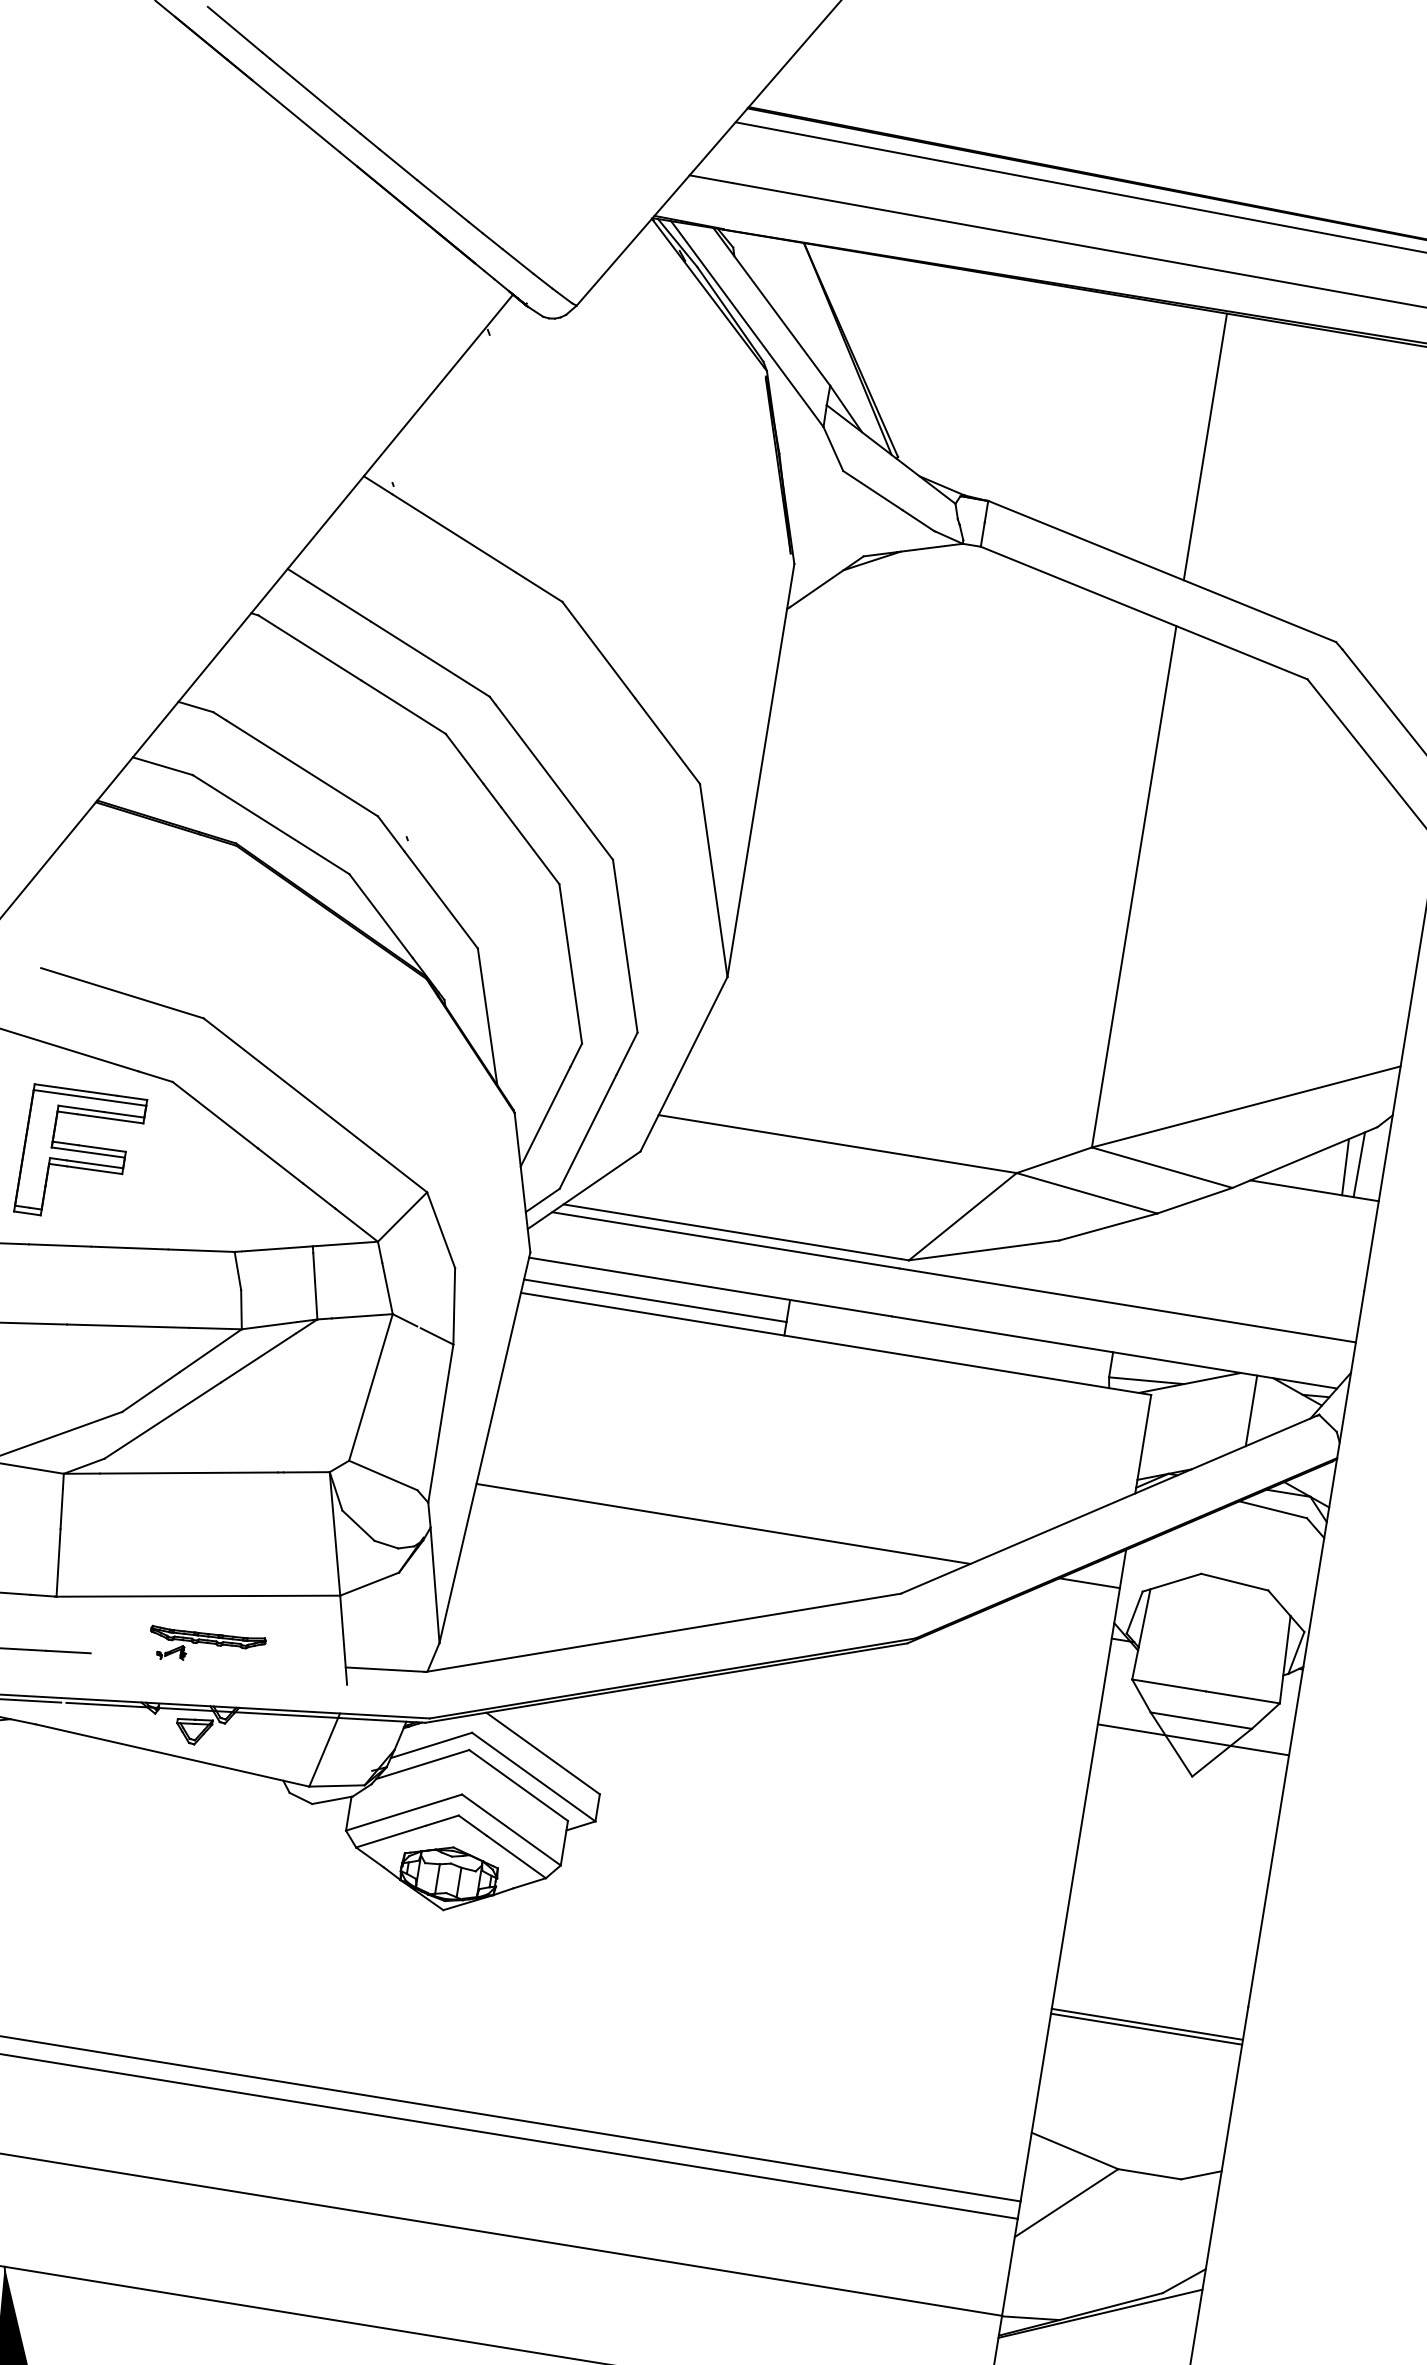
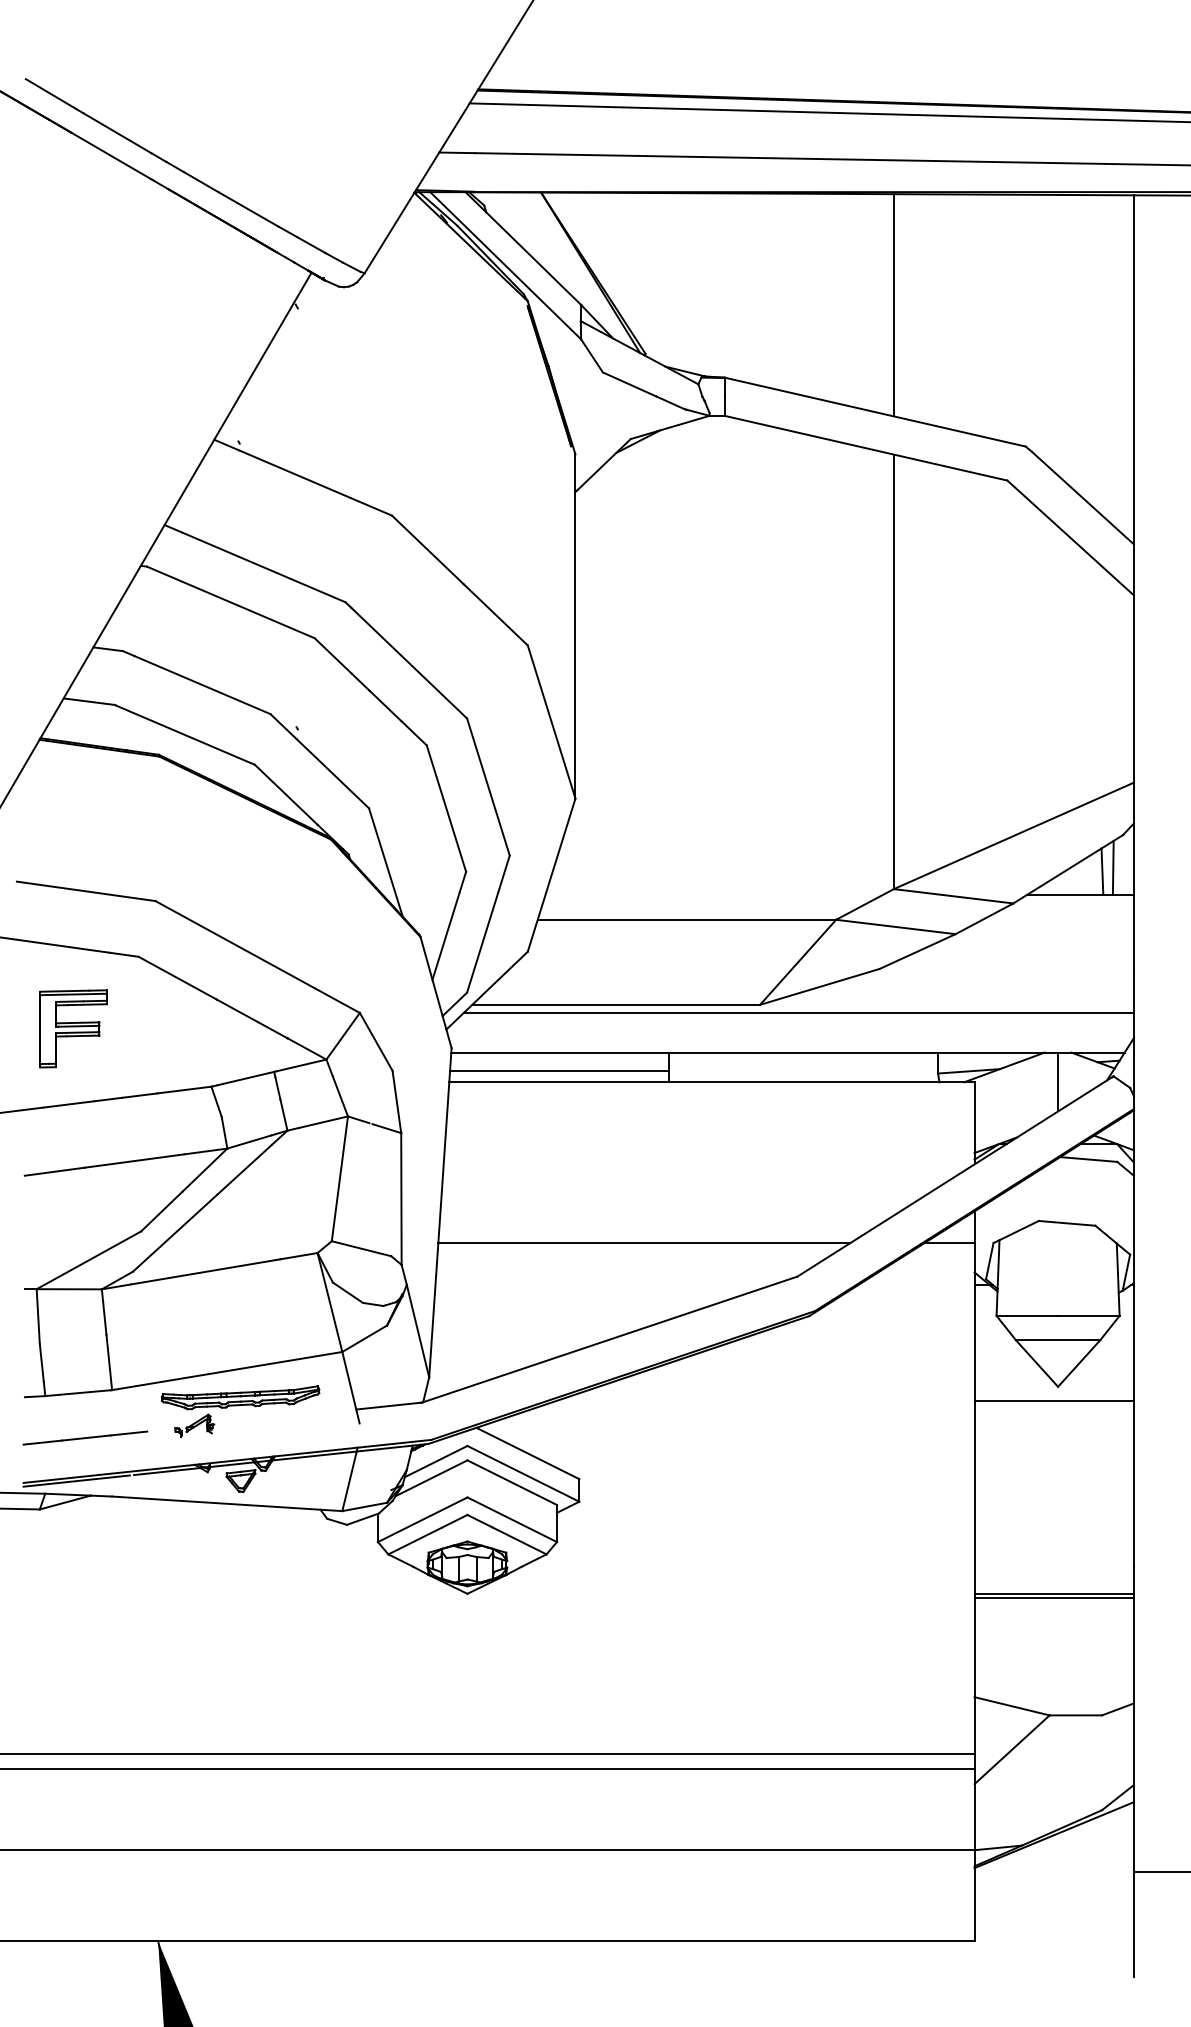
part: (80, 1155) -> (73, 1028), size x0.71
part: (206, 1647) -> (240, 1411), size x1.67
line: (1192, 1739) -> (1053, 1400), moved

